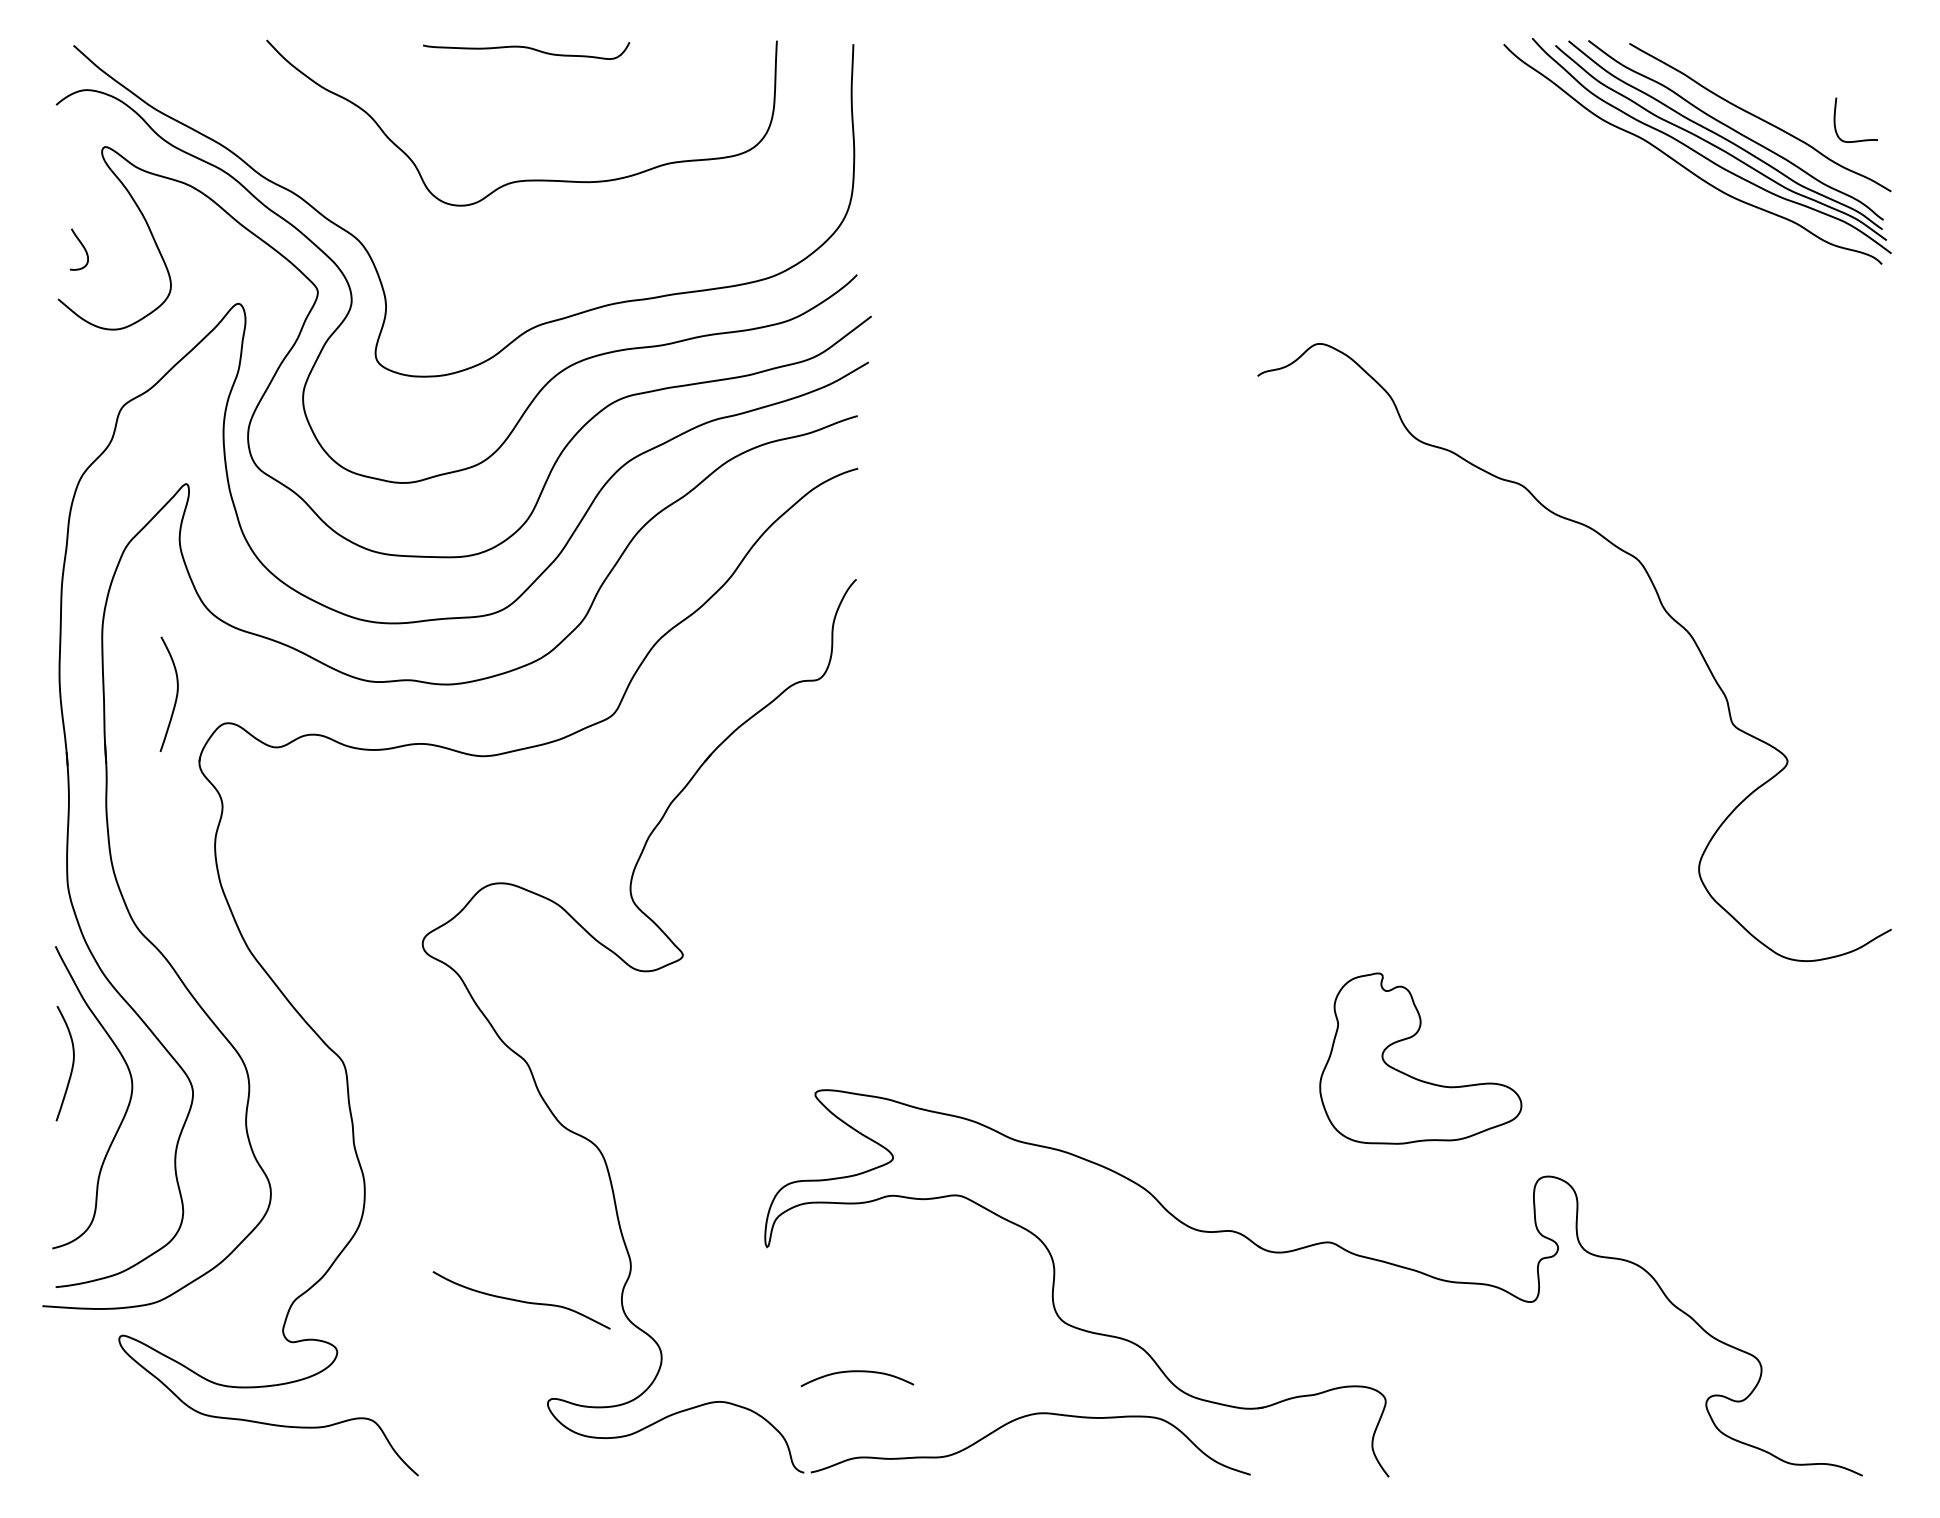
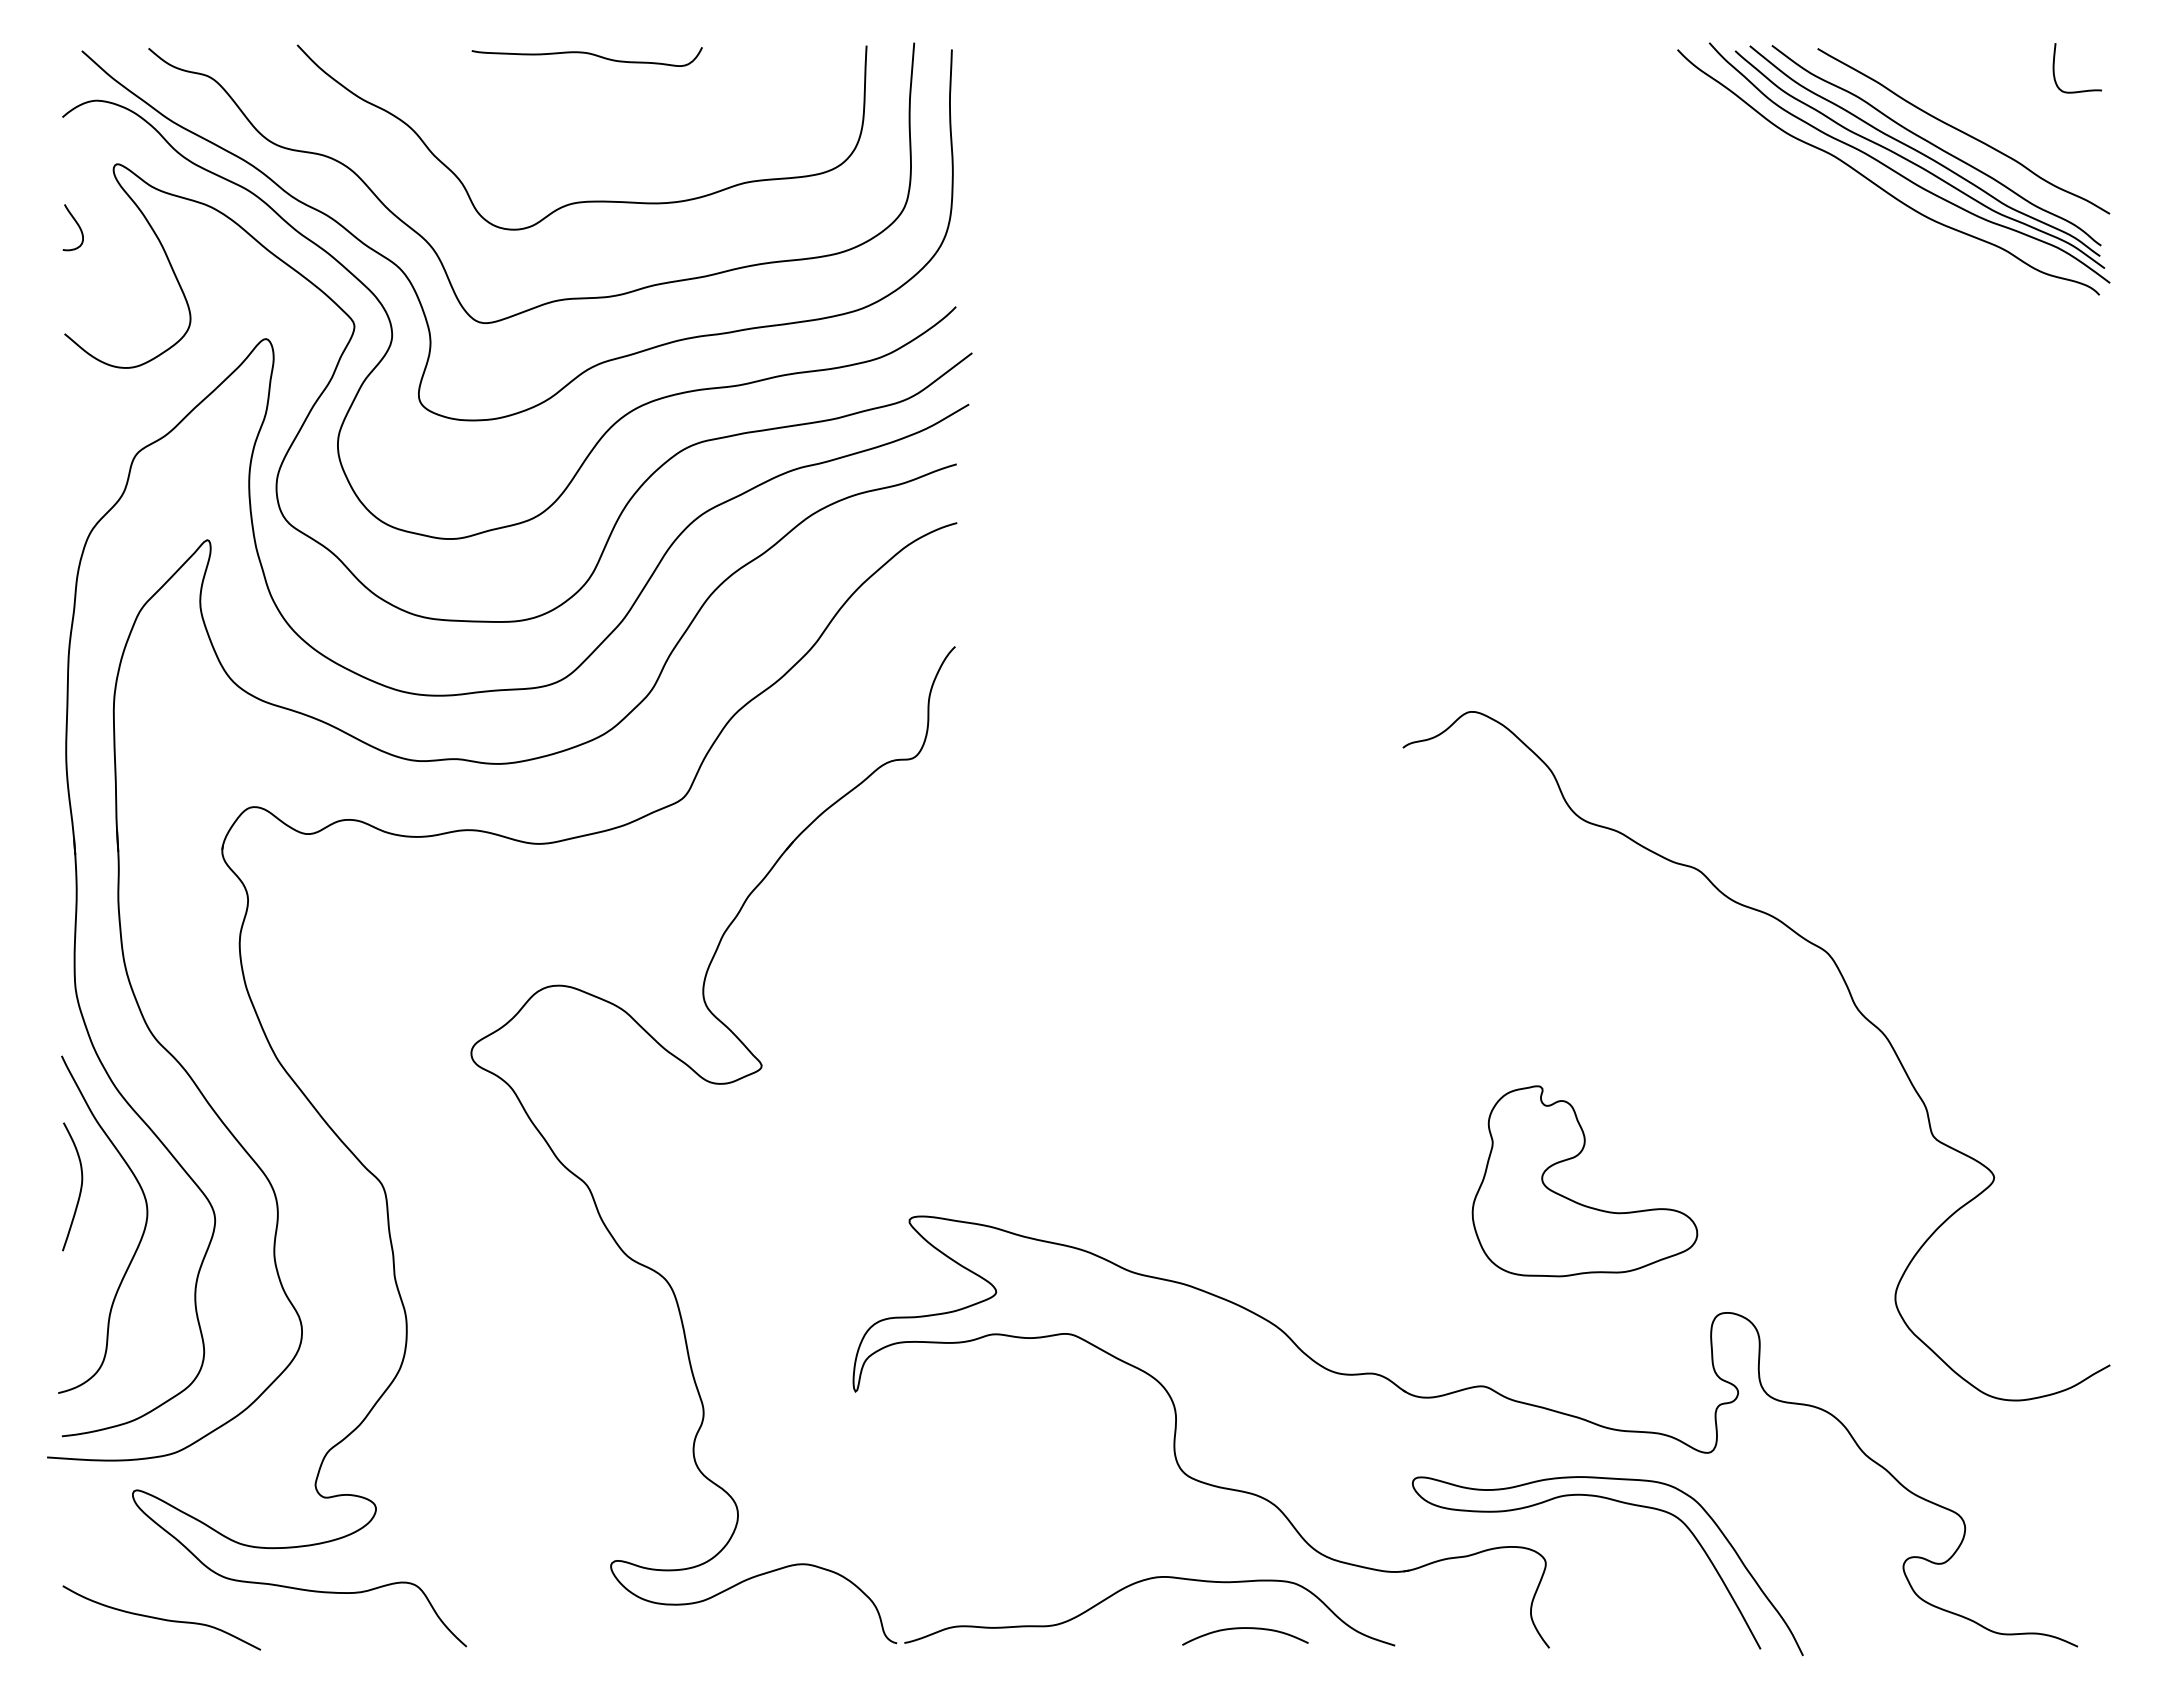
curve: (1835, 120) -> (2054, 68), moved
curve: (388, 221) -> (433, 247), added
curve: (82, 246) -> (76, 224), moved
curve: (1661, 606) -> (1853, 1004), moved
curve: (176, 694) -> (196, 774), removed
curve: (521, 1300) -> (161, 1618), moved
curve: (1454, 1347) -> (1622, 1503), added
curve: (857, 1371) -> (1245, 1628), moved

